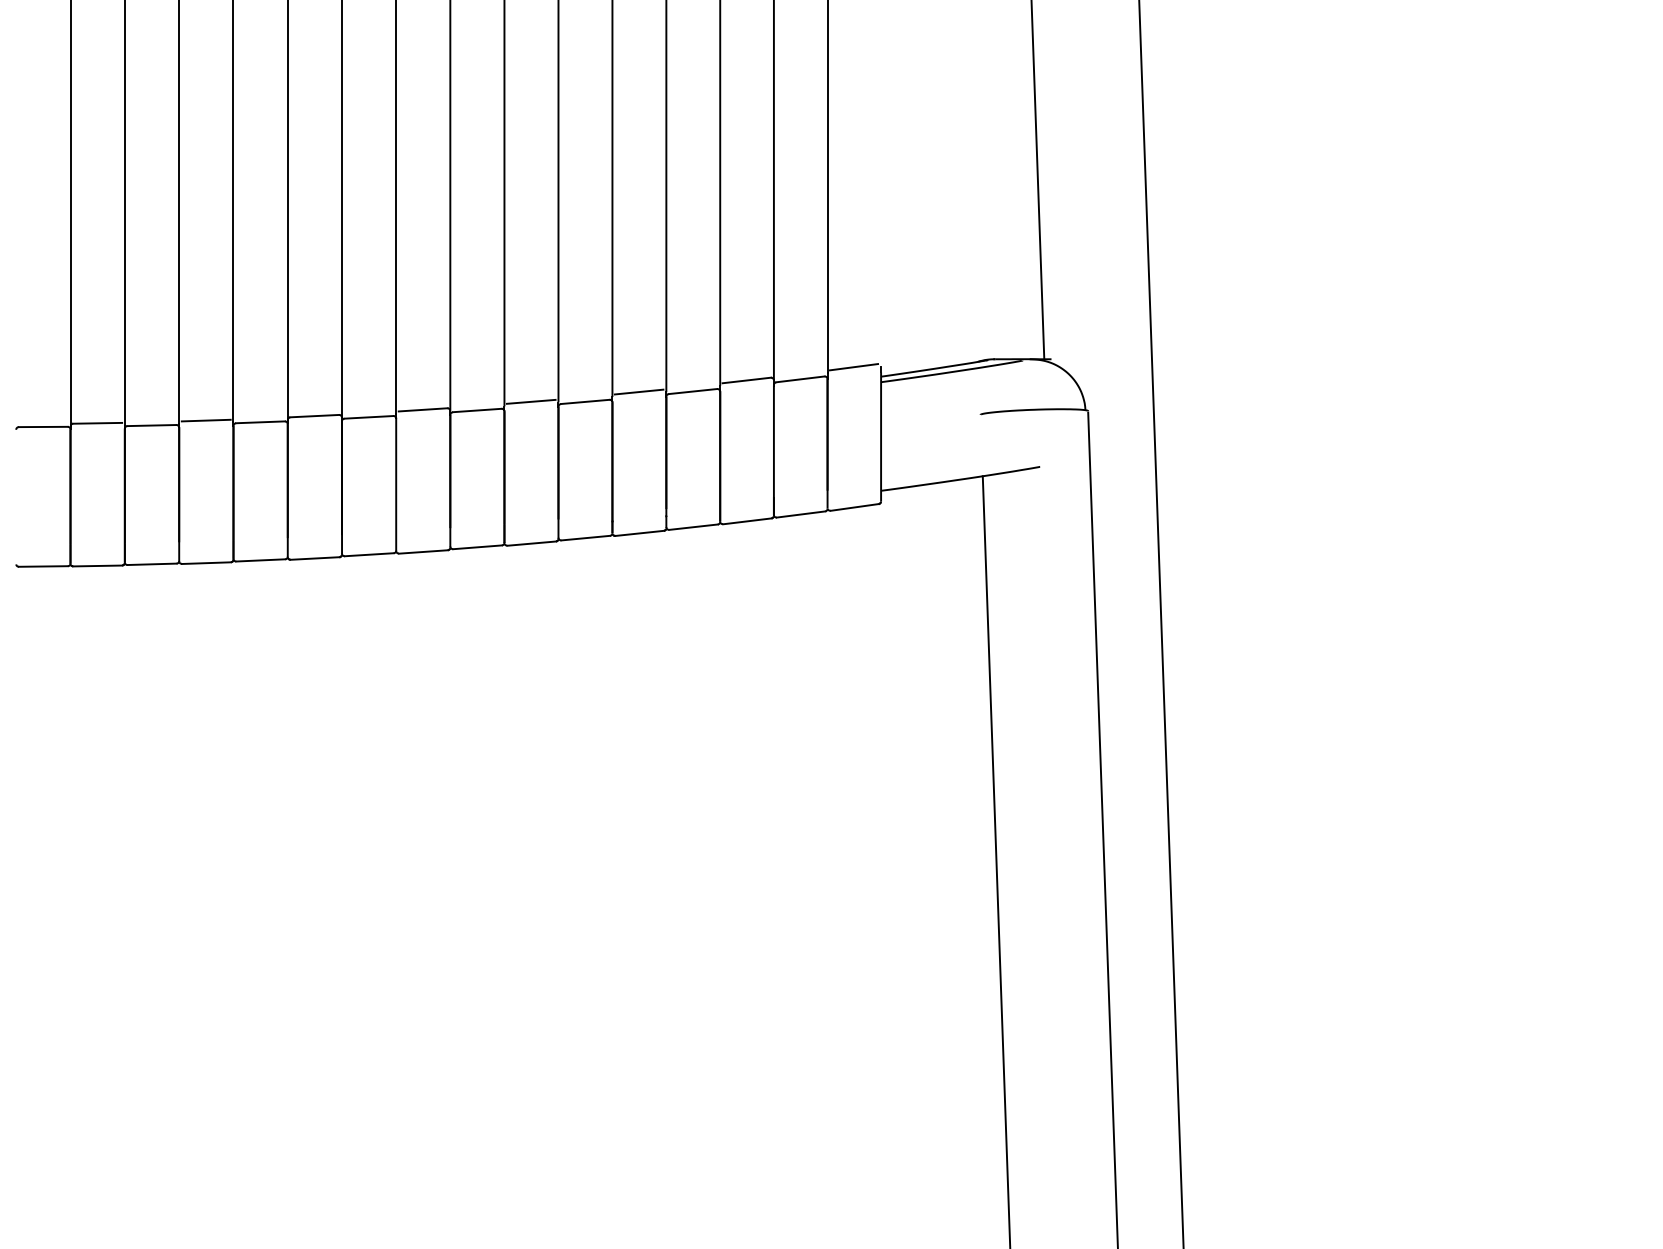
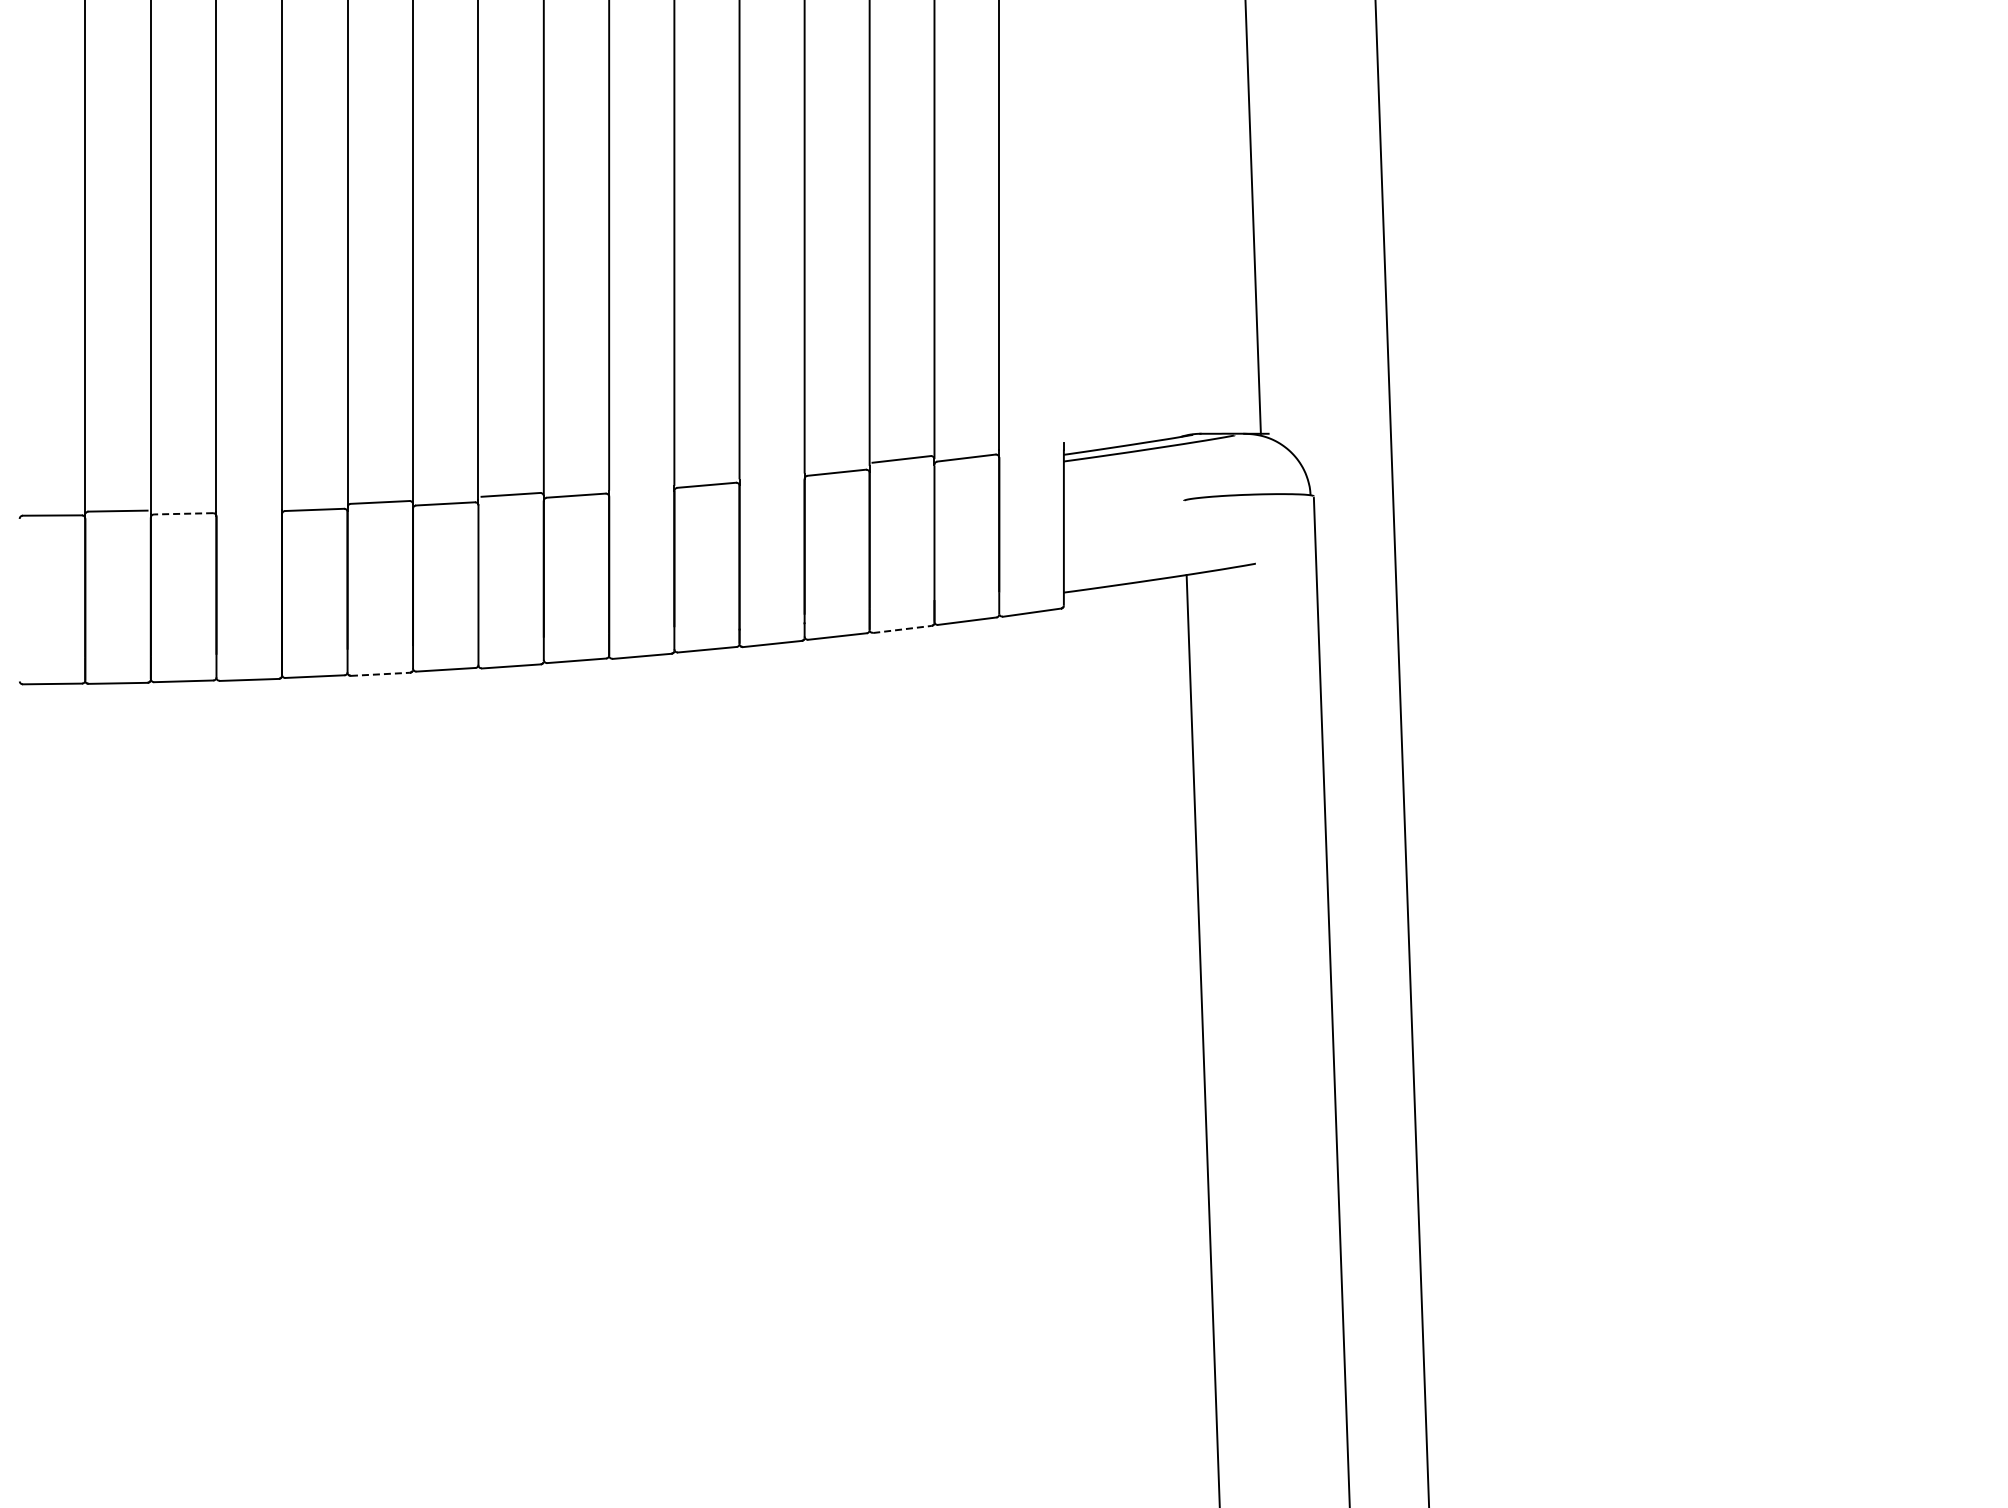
line: (854, 367) -> (1031, 443), removed
line: (638, 392) -> (771, 473), removed
line: (531, 401) -> (641, 484), removed
line: (205, 420) -> (248, 507), removed
line: (151, 425) -> (183, 513), solid -> dashed
line: (747, 521) -> (902, 629), solid -> dashed
line: (315, 558) -> (380, 674), solid -> dashed

